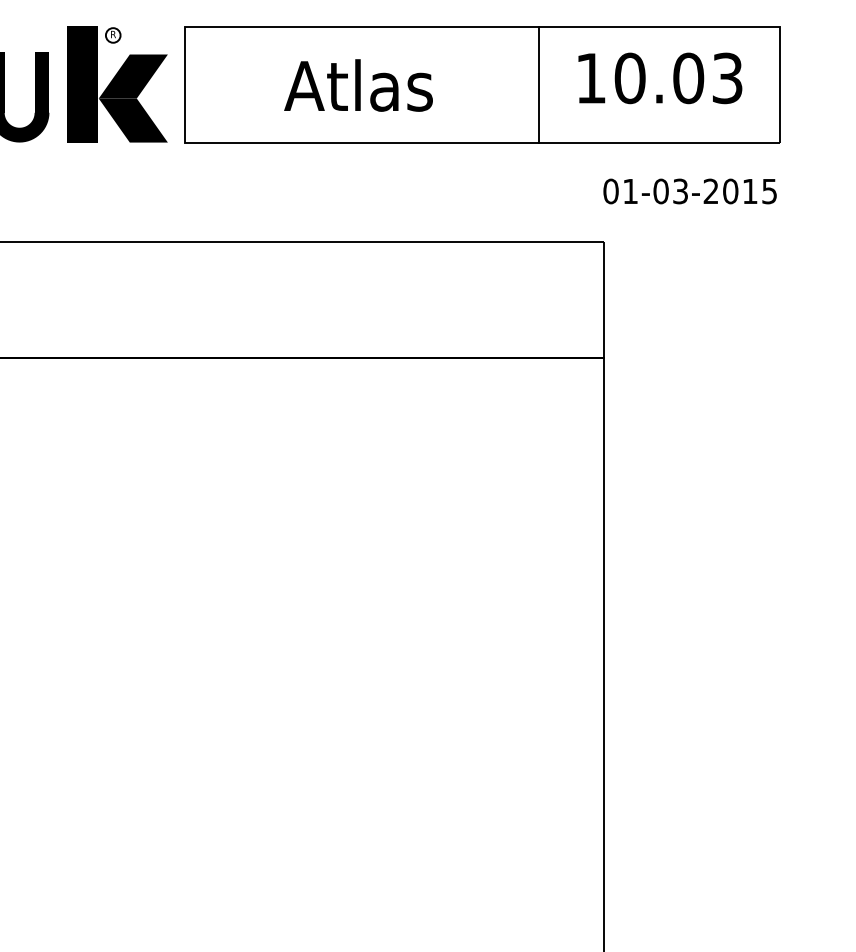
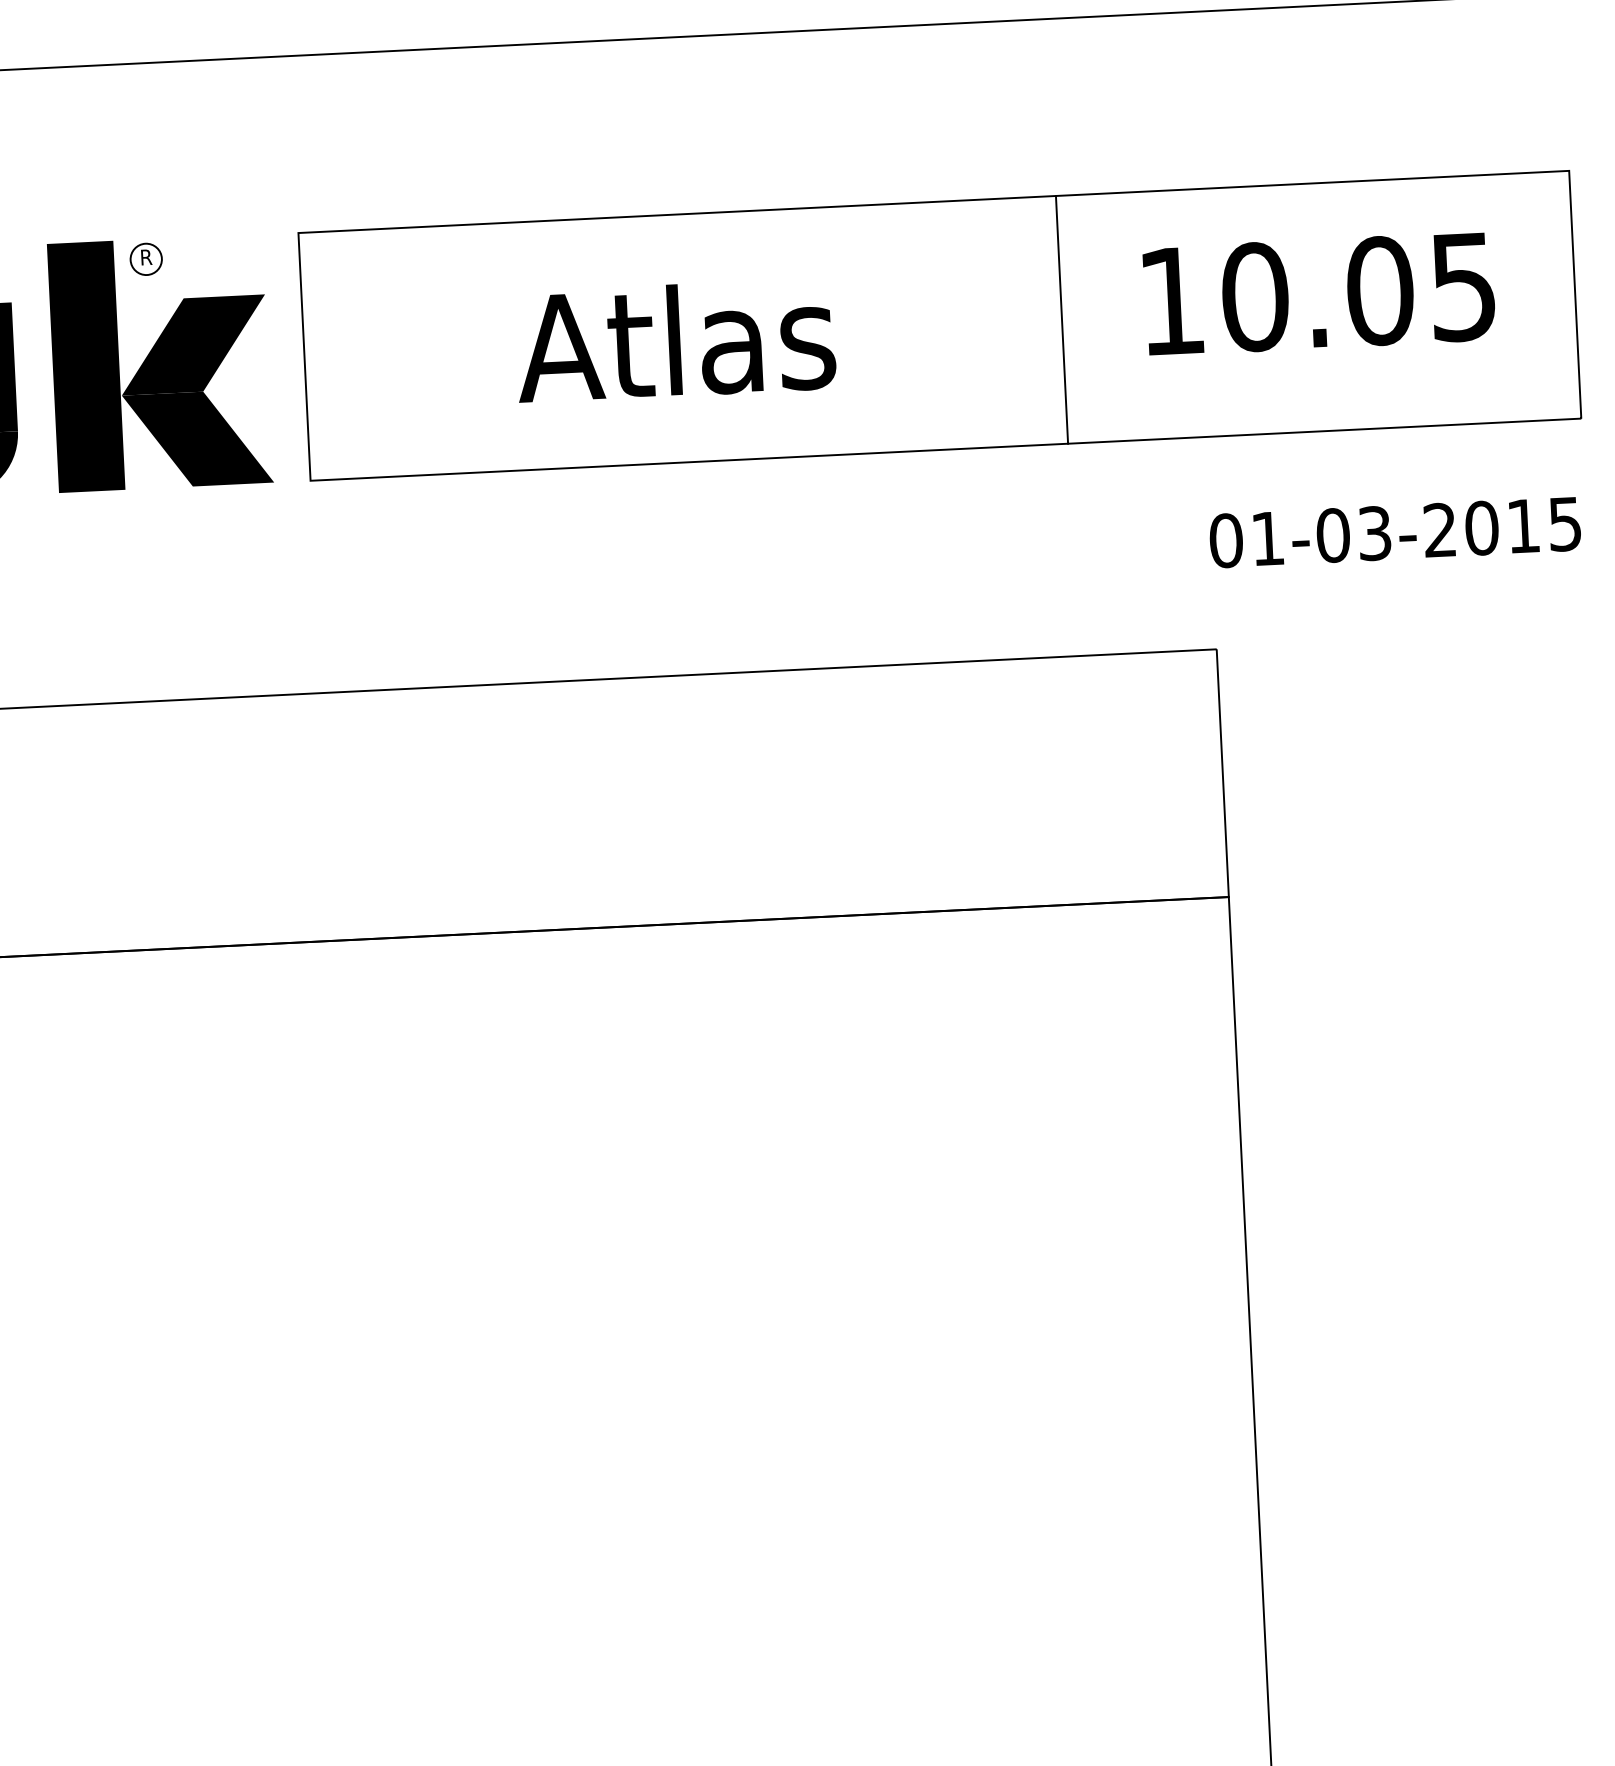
text: (727, 77) -> (1463, 285), 10.03 -> 10.05

